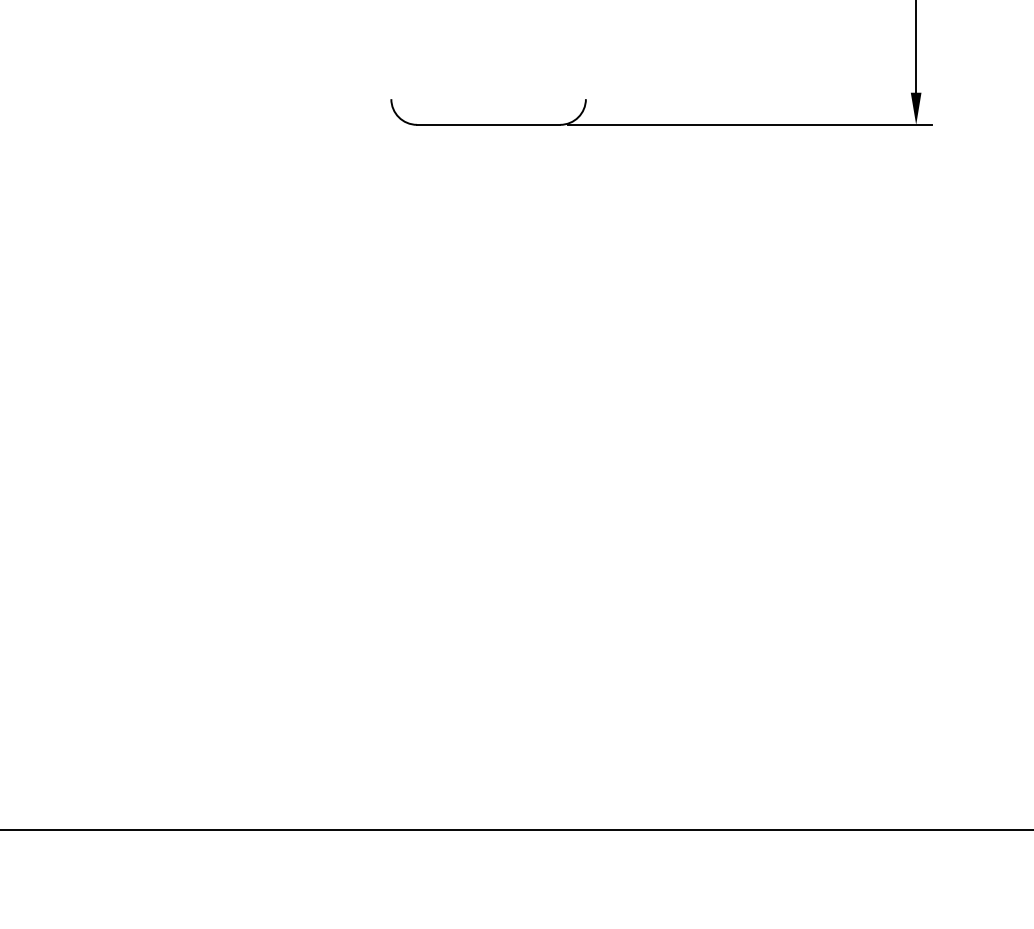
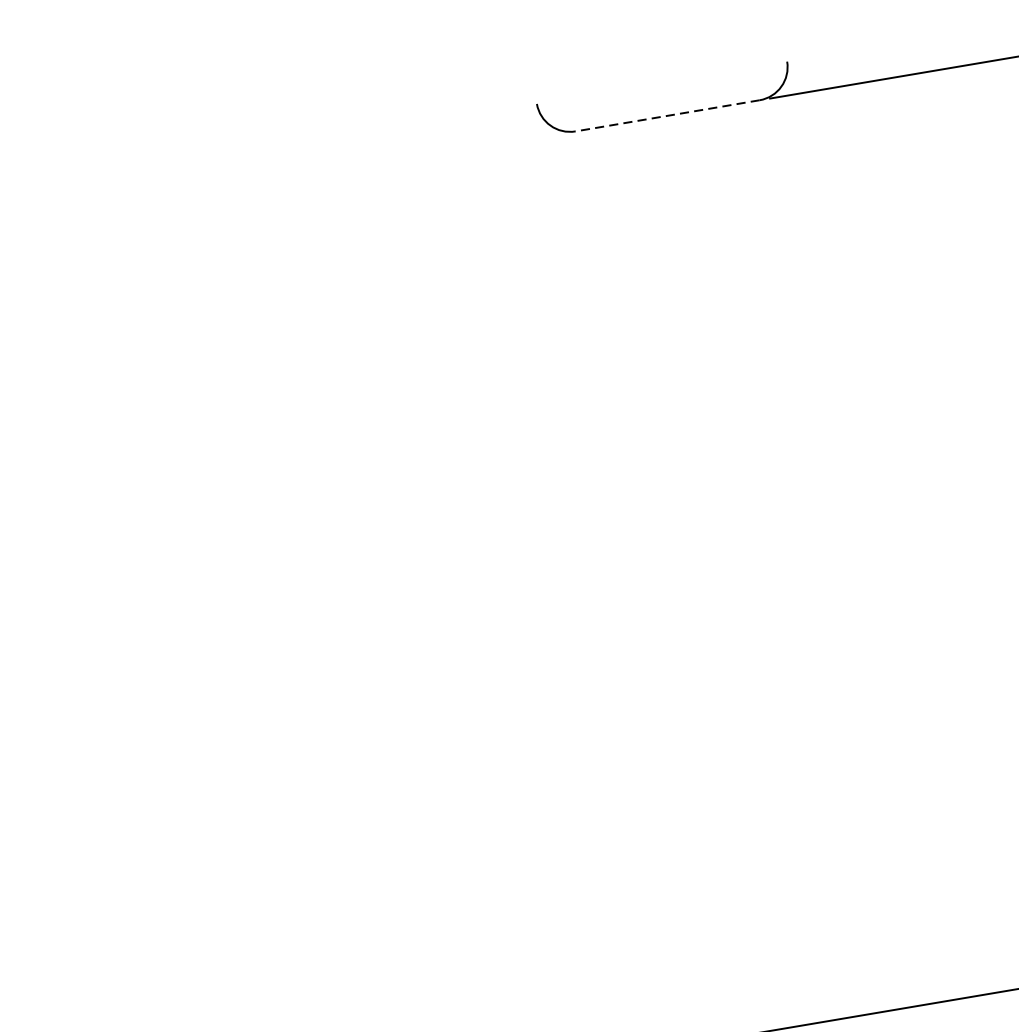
line: (488, 124) -> (667, 115), solid -> dashed

